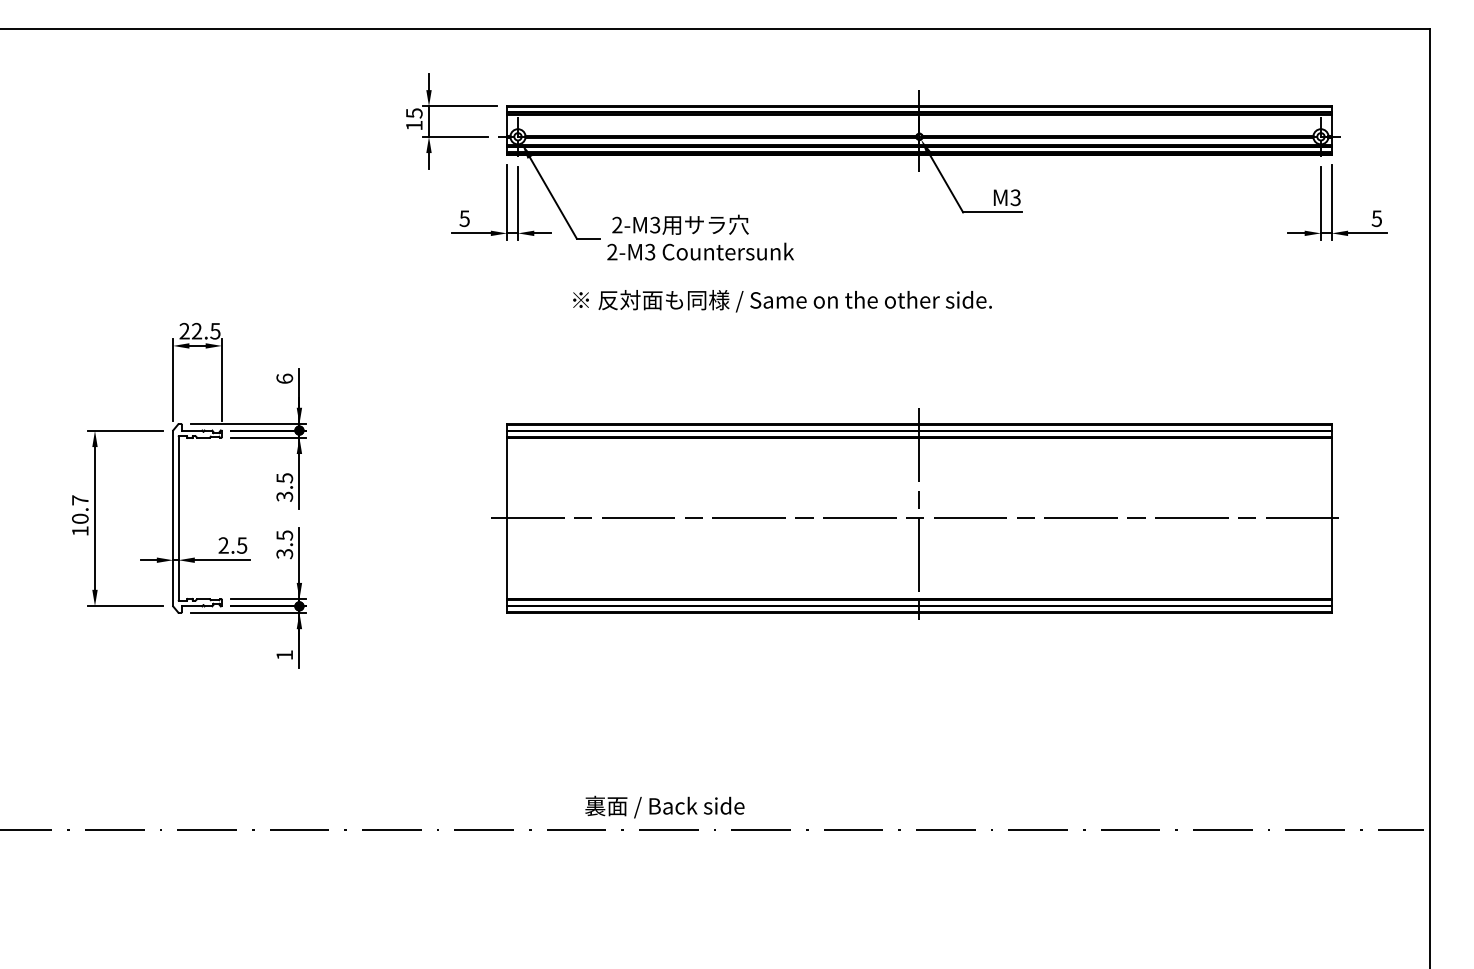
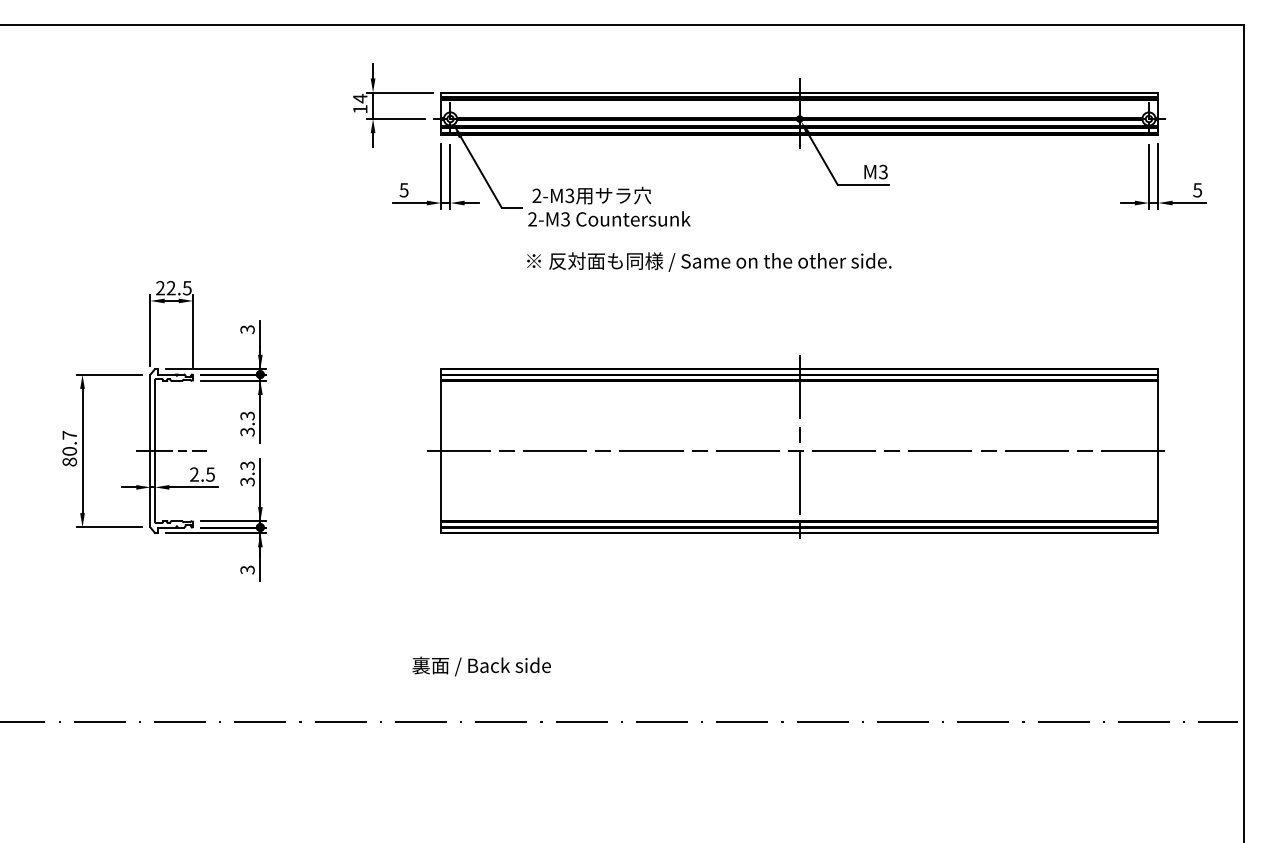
text: (414, 112) -> (360, 97), 15 -> 14
text: (782, 301) -> (709, 262), moved
text: (284, 378) -> (247, 329), 6 -> 3
text: (284, 477) -> (247, 415), 3.5 -> 3.3
line: (197, 518) -> (171, 451), added
text: (80, 531) -> (69, 462), 10.7 -> 80.7
text: (284, 535) -> (247, 465), 3.5 -> 3.3
text: (284, 655) -> (247, 570), 1 -> 3
text: (664, 806) -> (481, 665), moved

